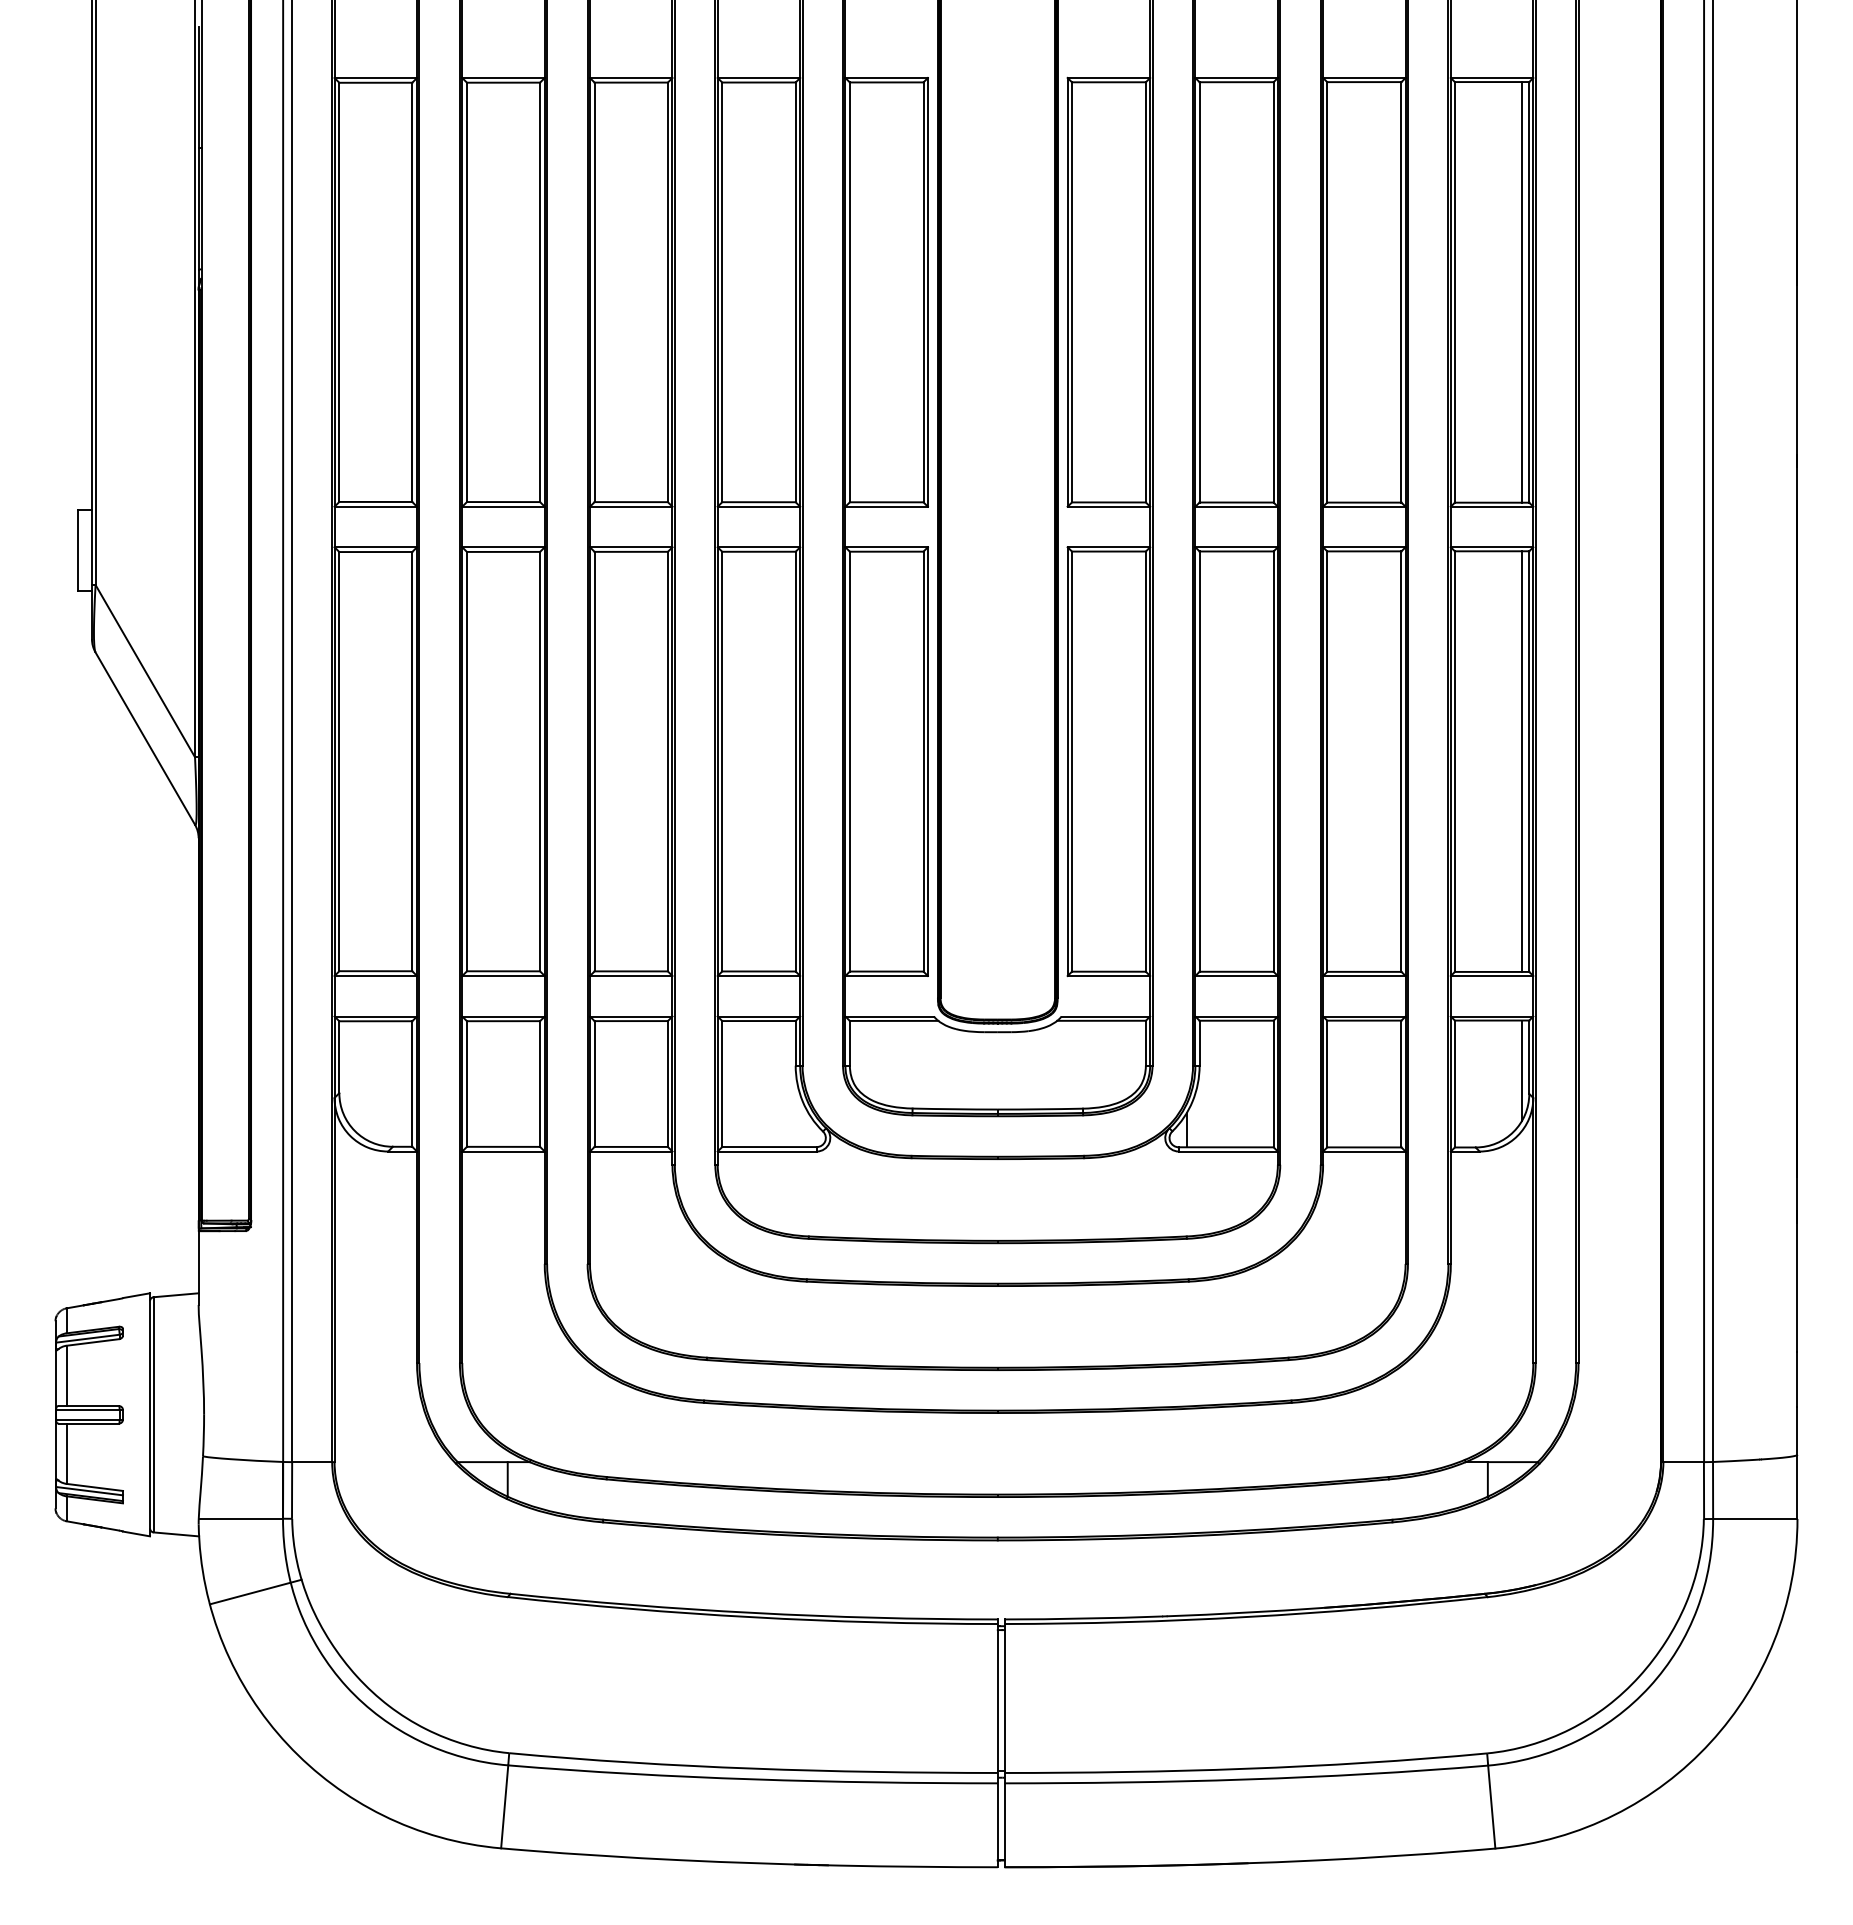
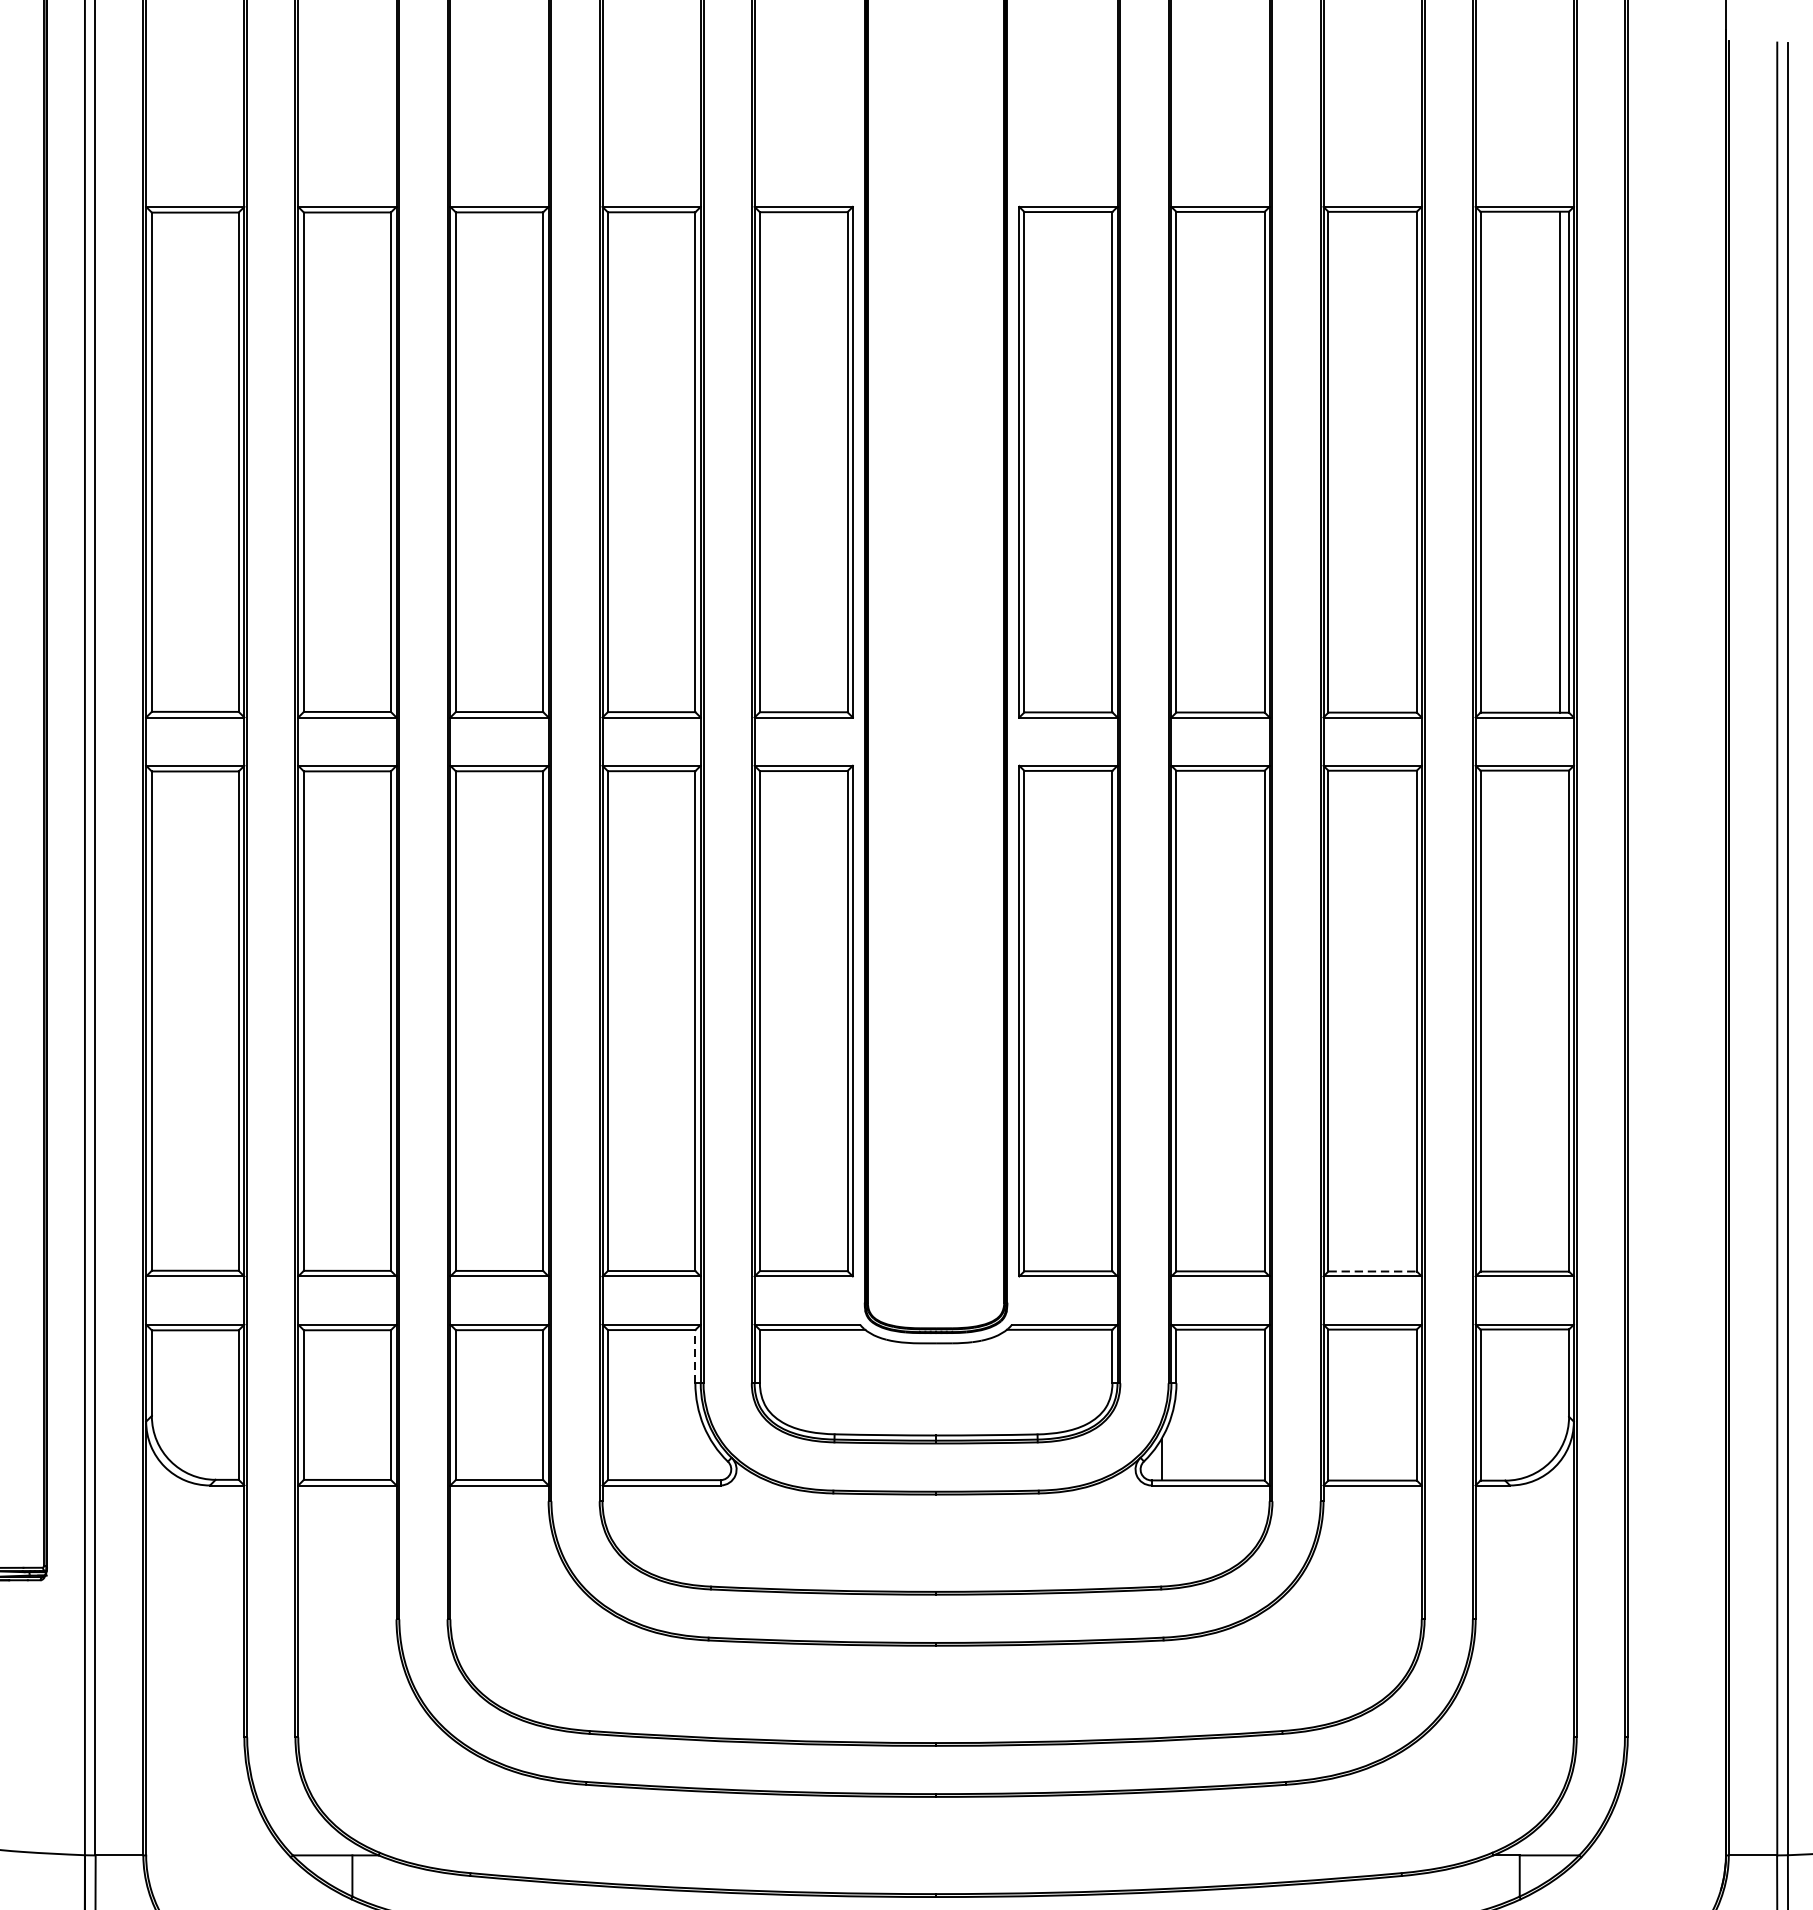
line: (1522, 761) -> (1561, 1020), removed
line: (1364, 971) -> (1372, 1271), solid -> dashed
line: (795, 1042) -> (695, 1355), solid -> dashed
line: (1522, 1070) -> (1561, 1388), removed

